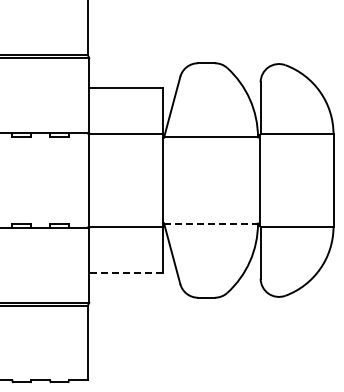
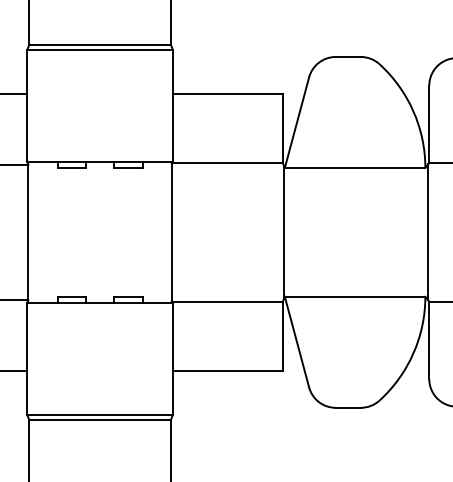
line: (211, 223) -> (355, 296), dashed -> solid
line: (125, 273) -> (227, 371), dashed -> solid

